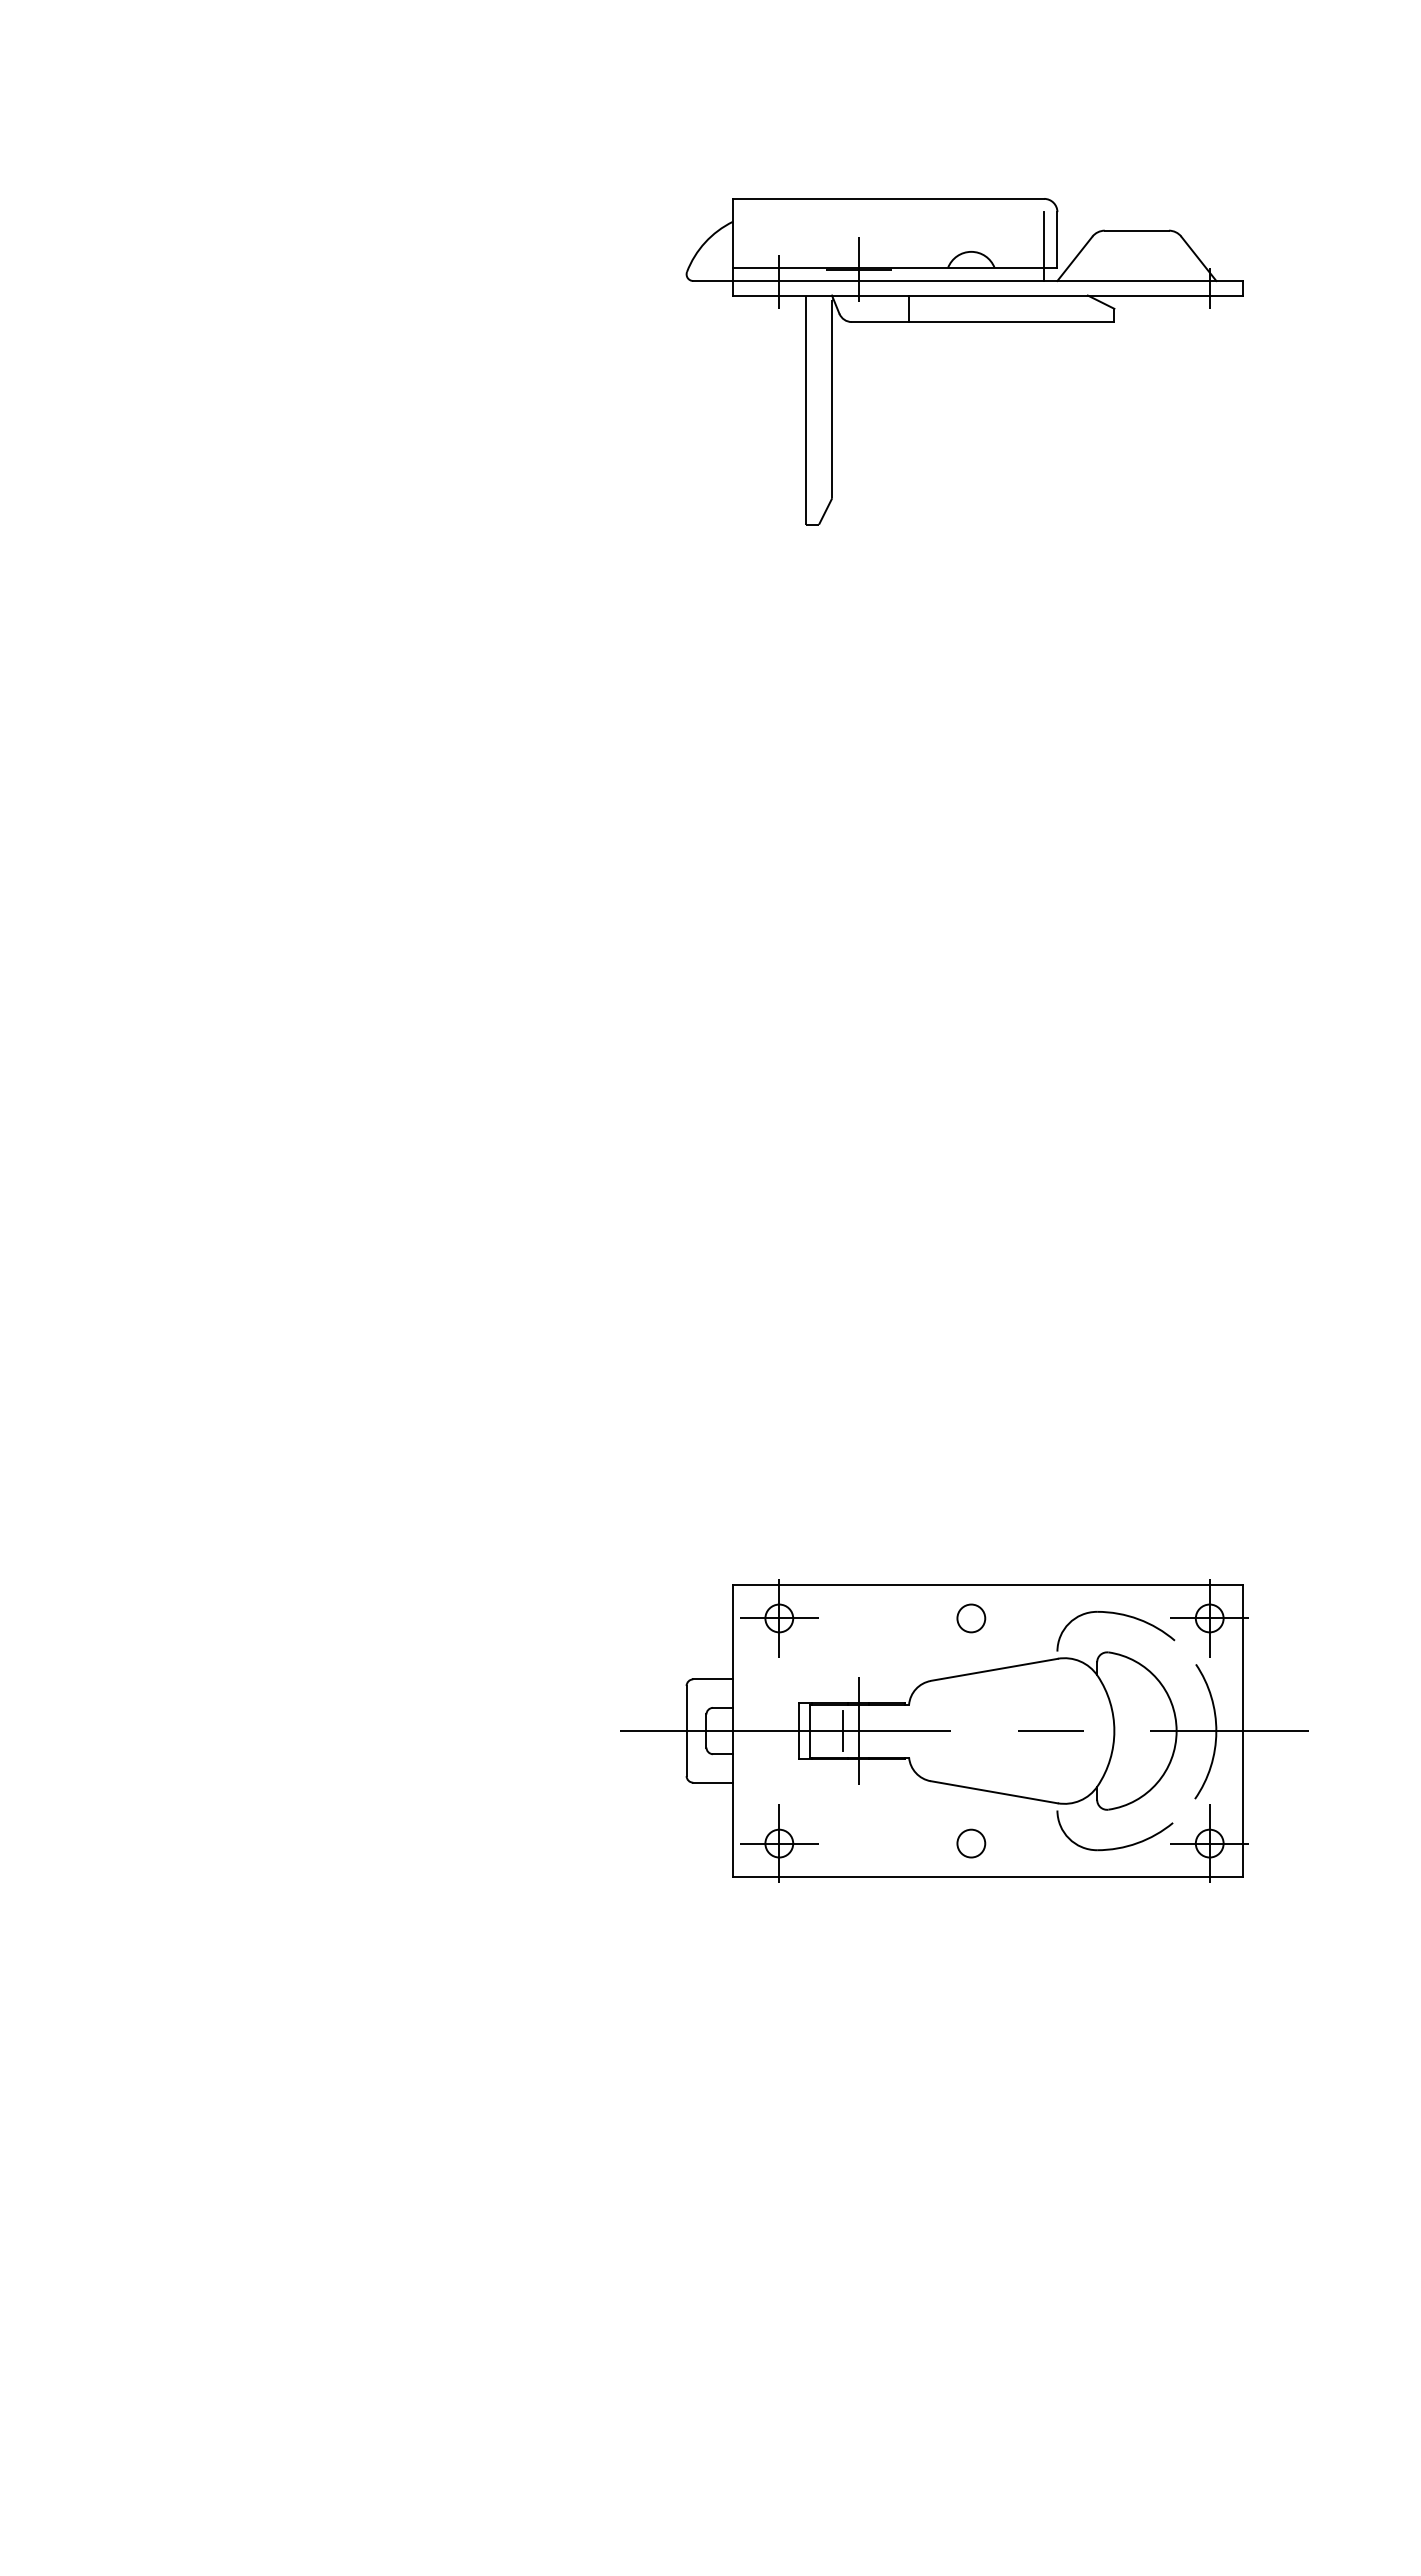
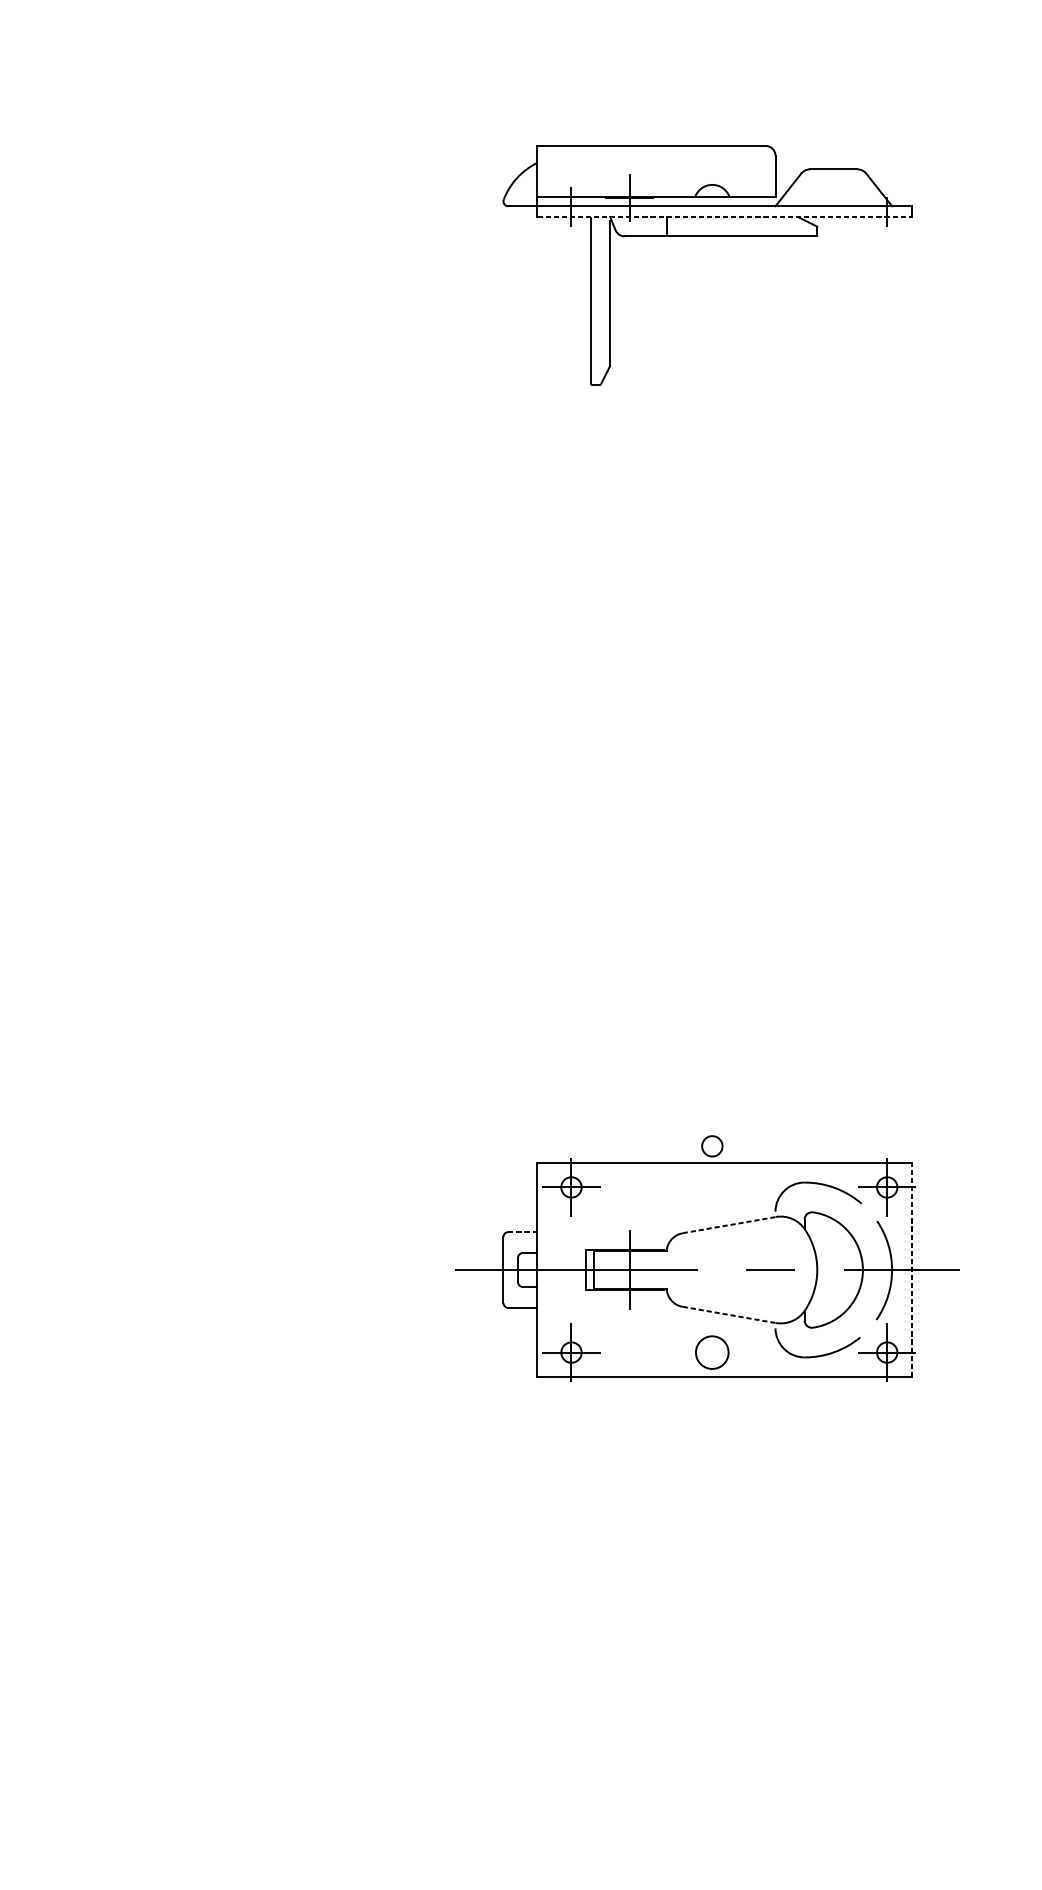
line: (1044, 246) -> (766, 180), removed
line: (987, 295) -> (724, 216), solid -> dashed
circle: (971, 1618) -> (712, 1146), moved
line: (994, 1669) -> (729, 1224), solid -> dashed
line: (713, 1679) -> (523, 1232), solid -> dashed
line: (842, 1730) -> (617, 1269), removed
line: (1242, 1731) -> (911, 1270), solid -> dashed
line: (994, 1792) -> (729, 1315), solid -> dashed
circle: (971, 1843) -> (712, 1352), size x1.6

